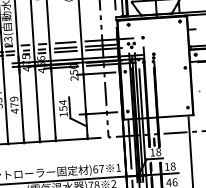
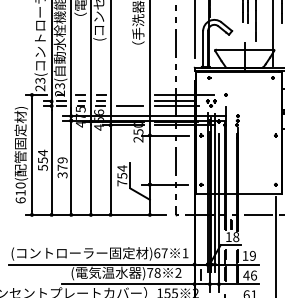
line: (65, 43) -> (130, 95), removed
line: (65, 48) -> (129, 101), removed
text: (14, 111) -> (62, 175), 479 -> 379
text: (63, 114) -> (122, 183), 154 -> 754
line: (129, 144) -> (201, 225), removed
text: (172, 166) -> (252, 255), 18 -> 19

